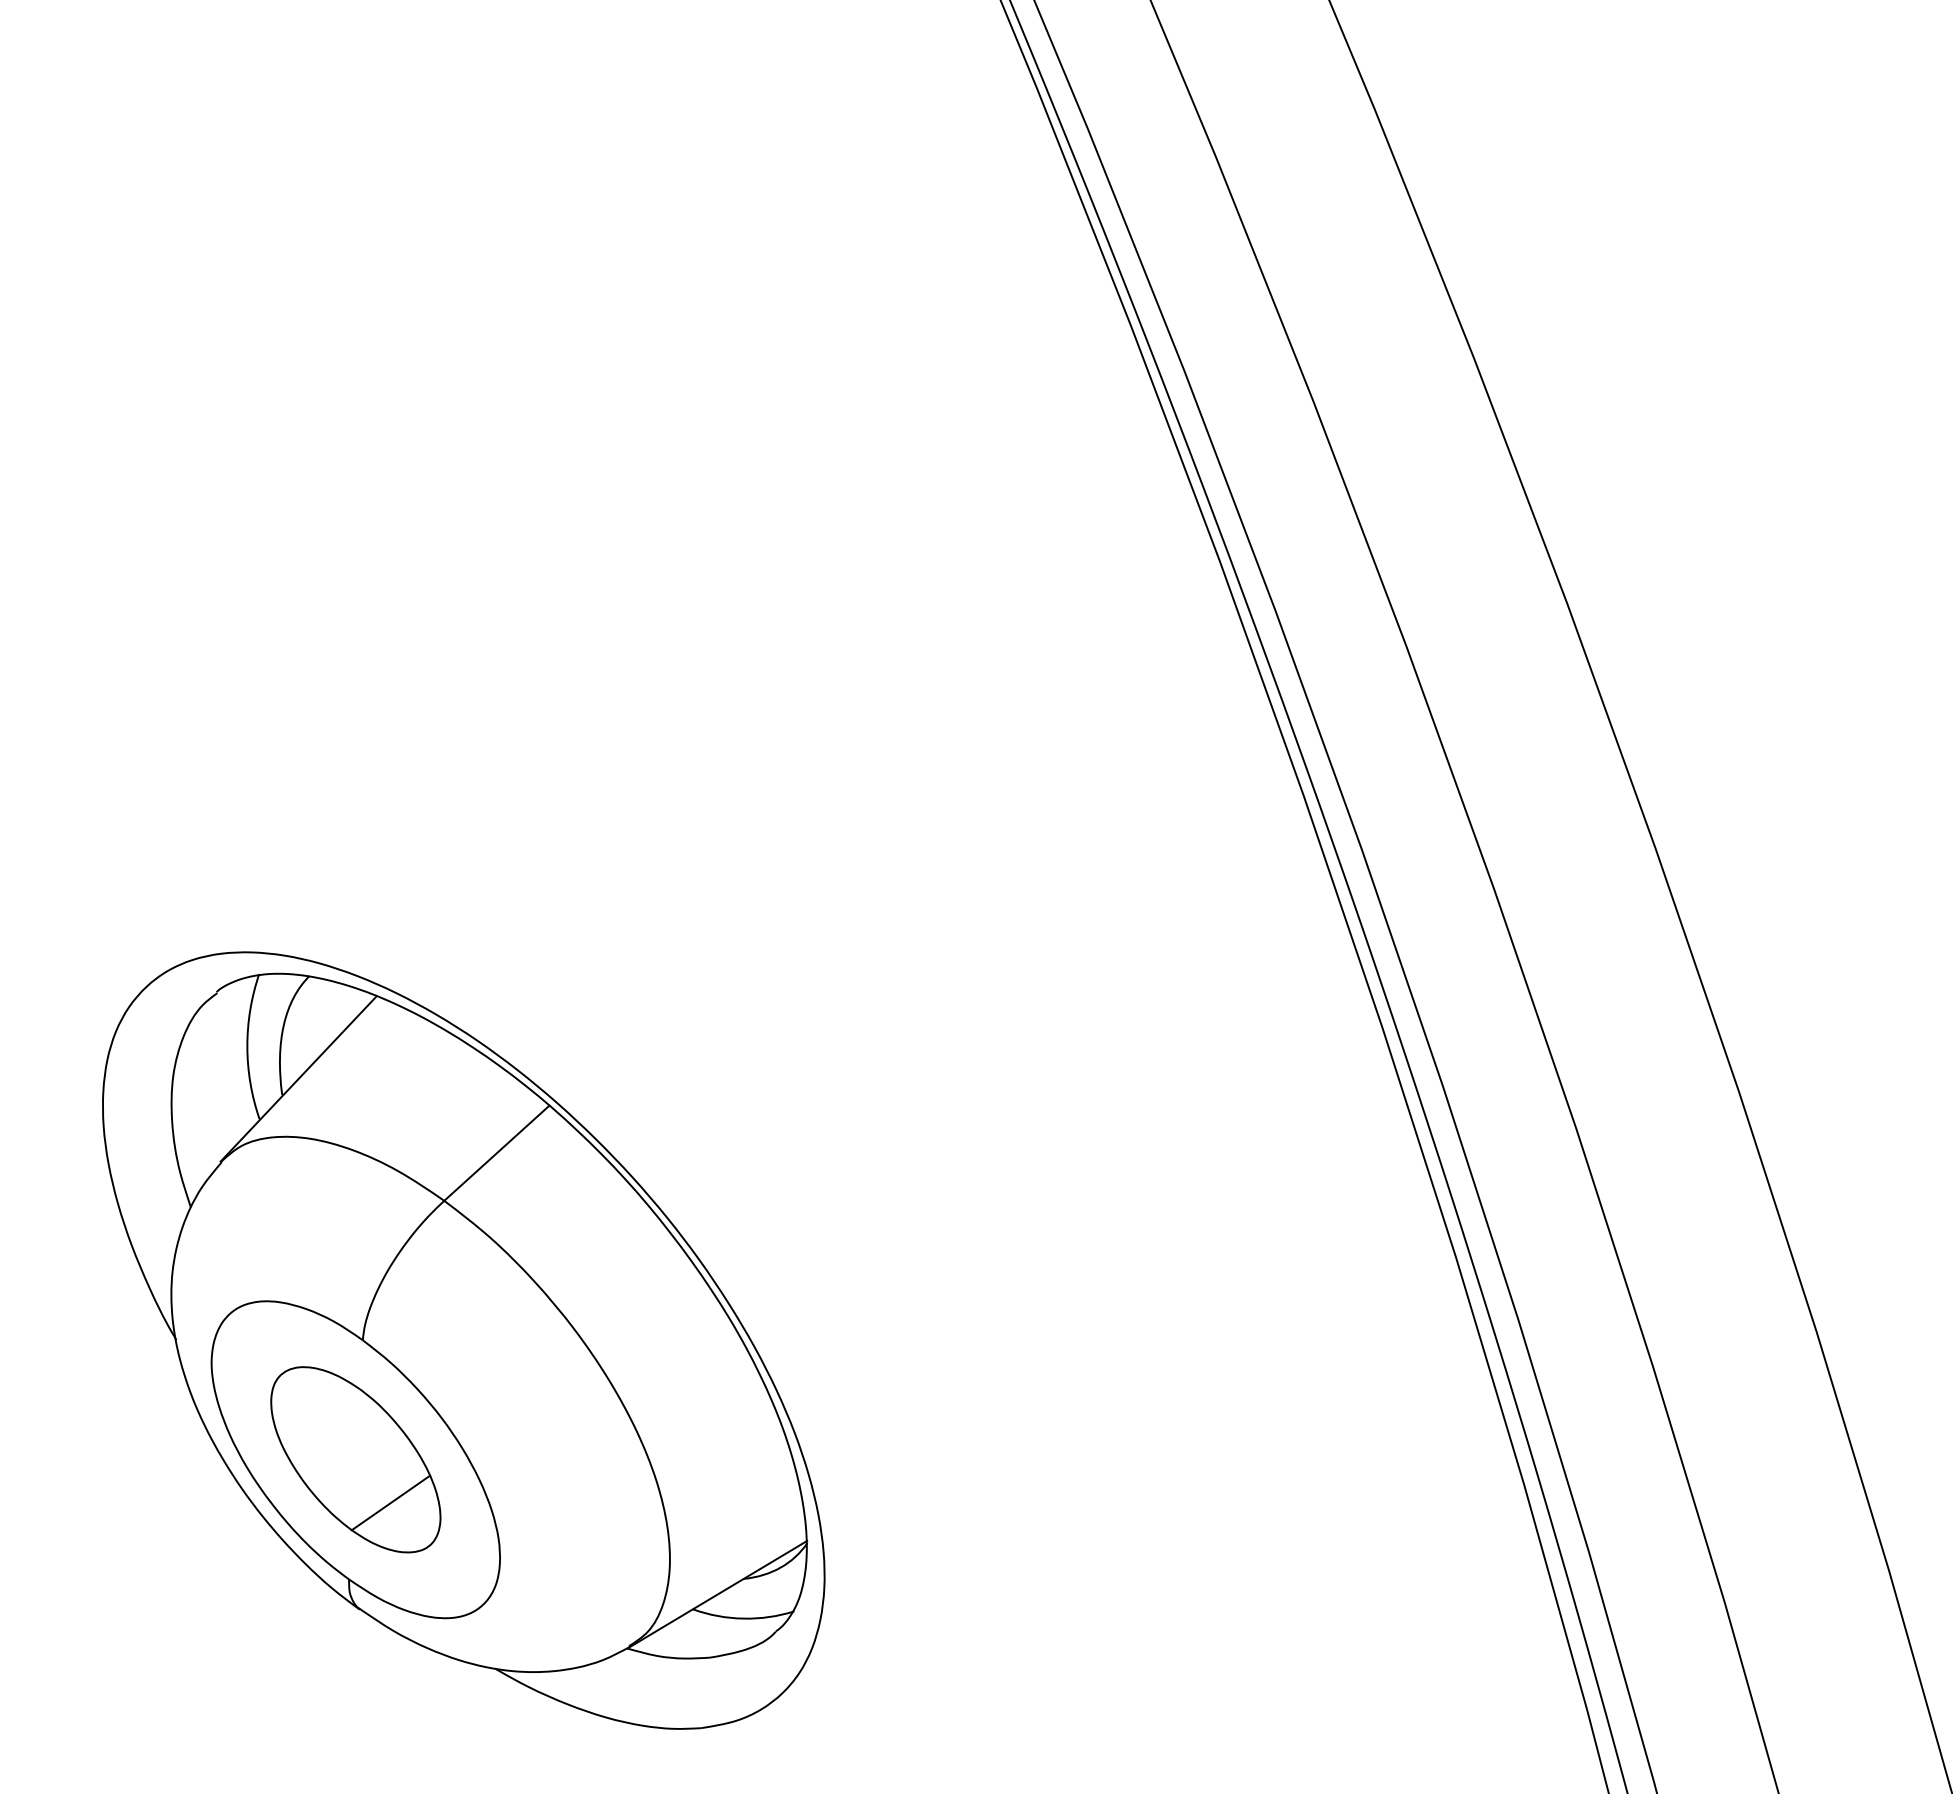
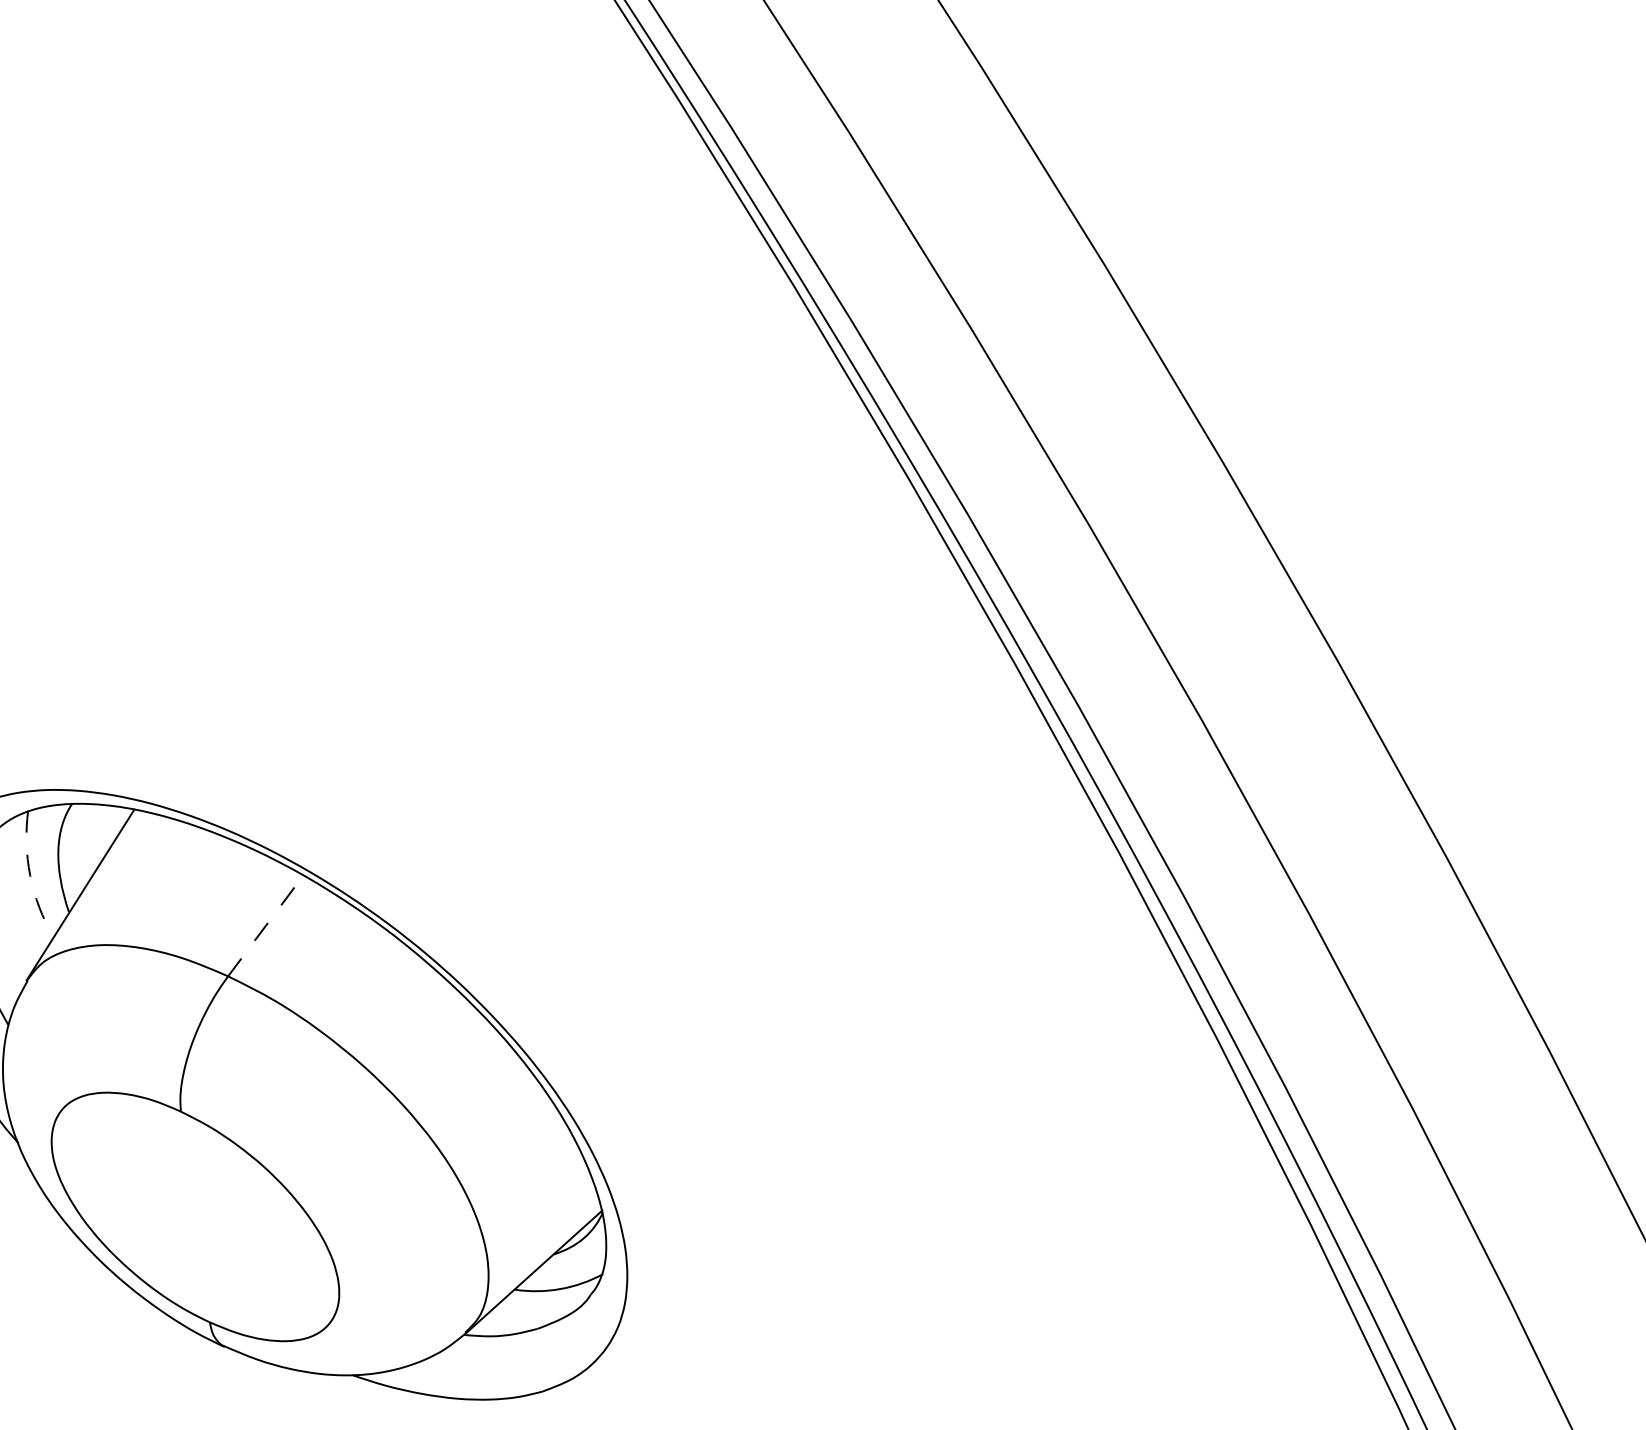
arc: (247, 1046) -> (30, 875), solid -> dashed
line: (496, 1153) -> (265, 926), solid -> dashed
part: (355, 1459) -> (195, 1216), removed

